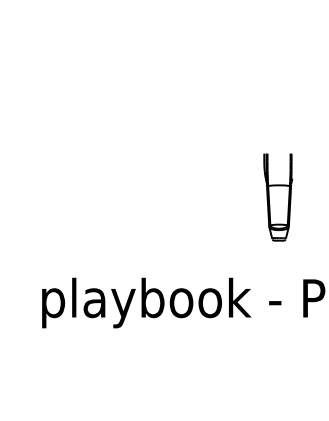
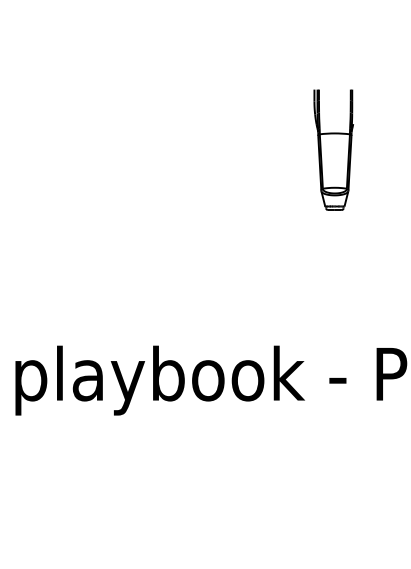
part: (278, 197) -> (334, 150), moved

